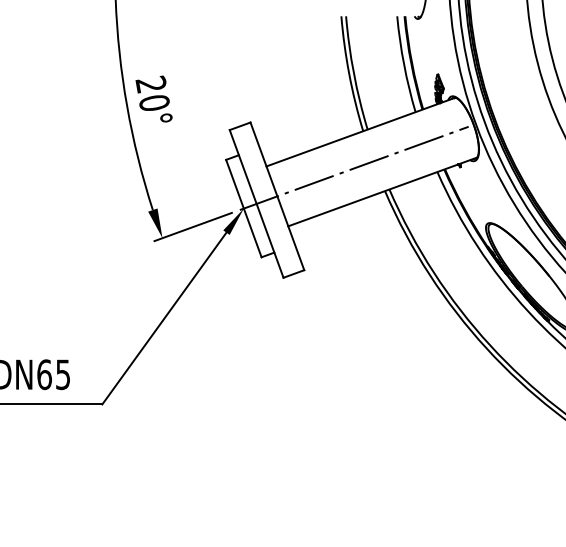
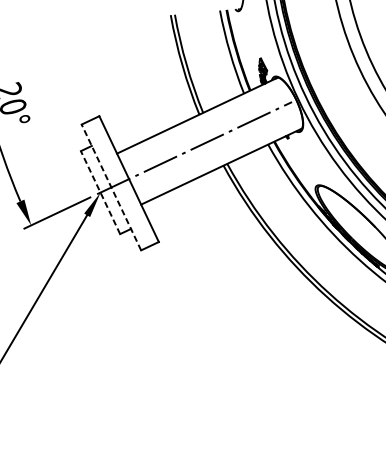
line: (256, 203) -> (111, 187), solid -> dashed
line: (243, 208) -> (100, 192), solid -> dashed

